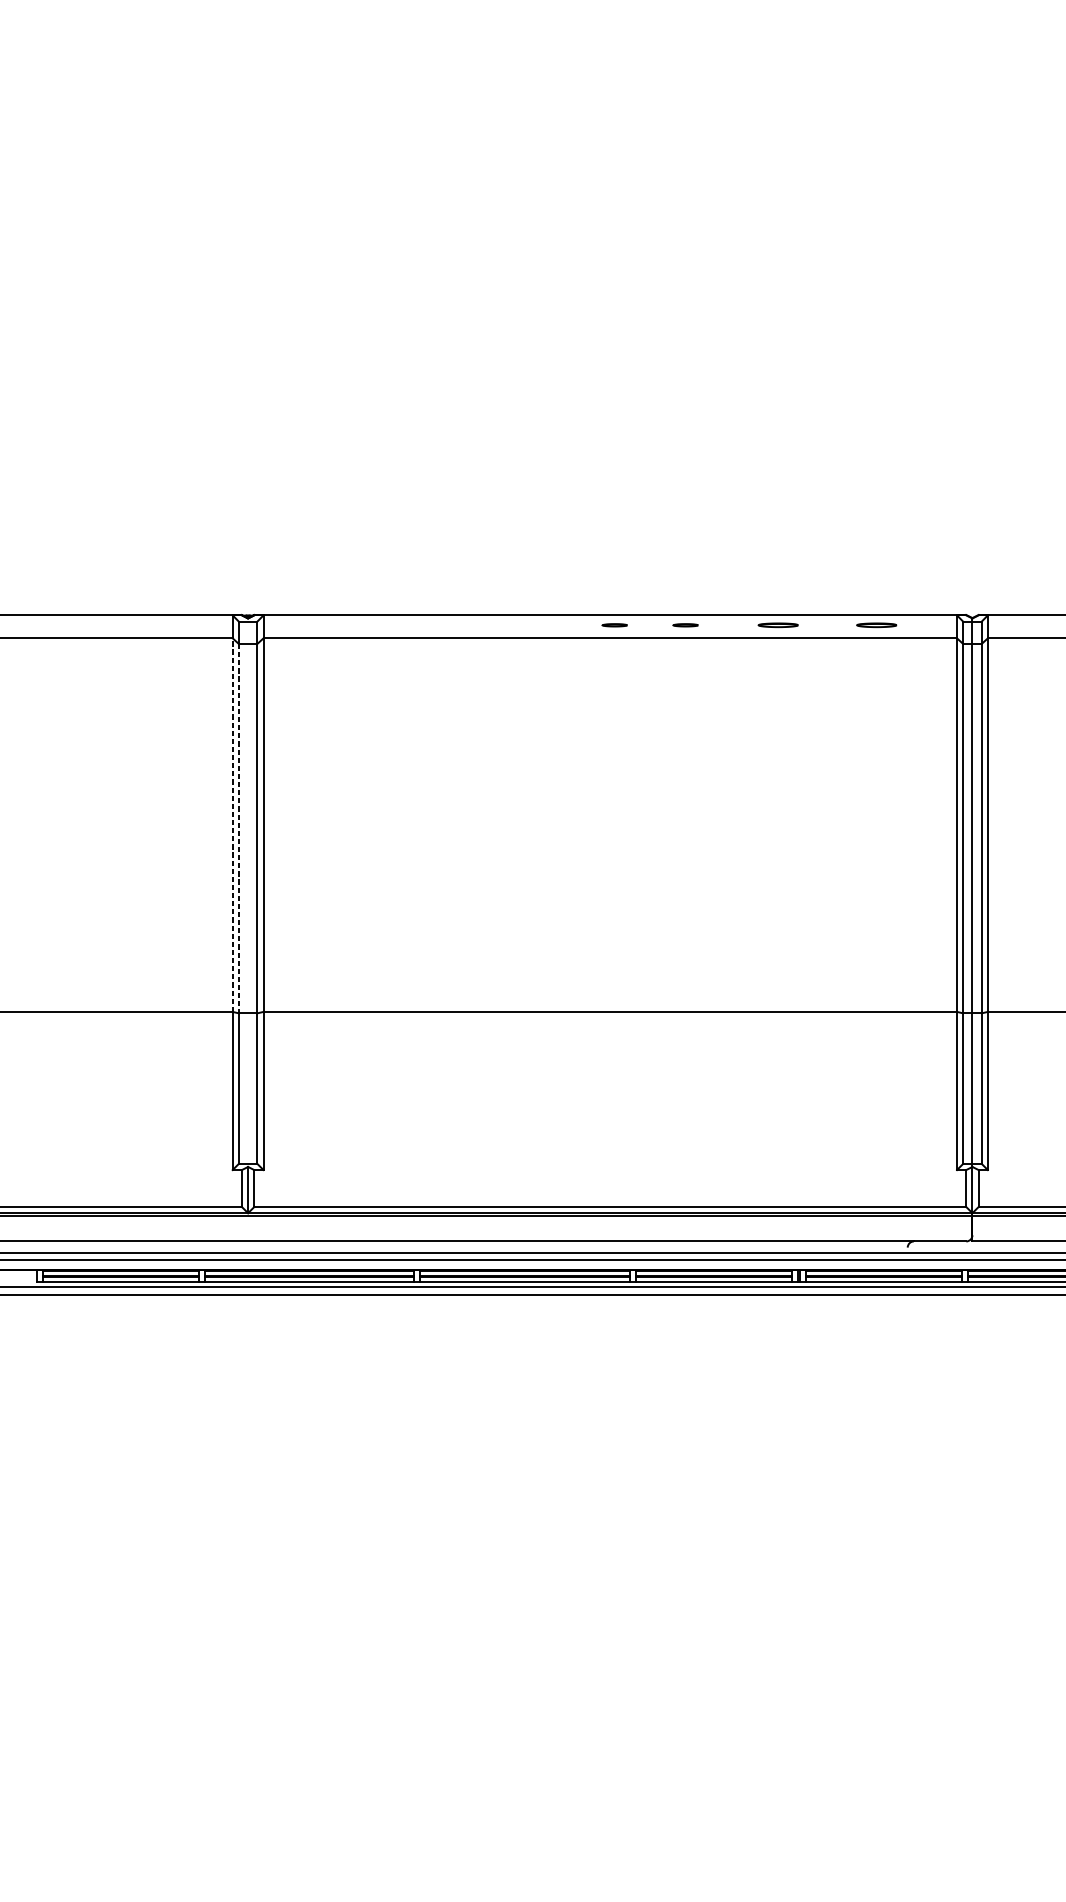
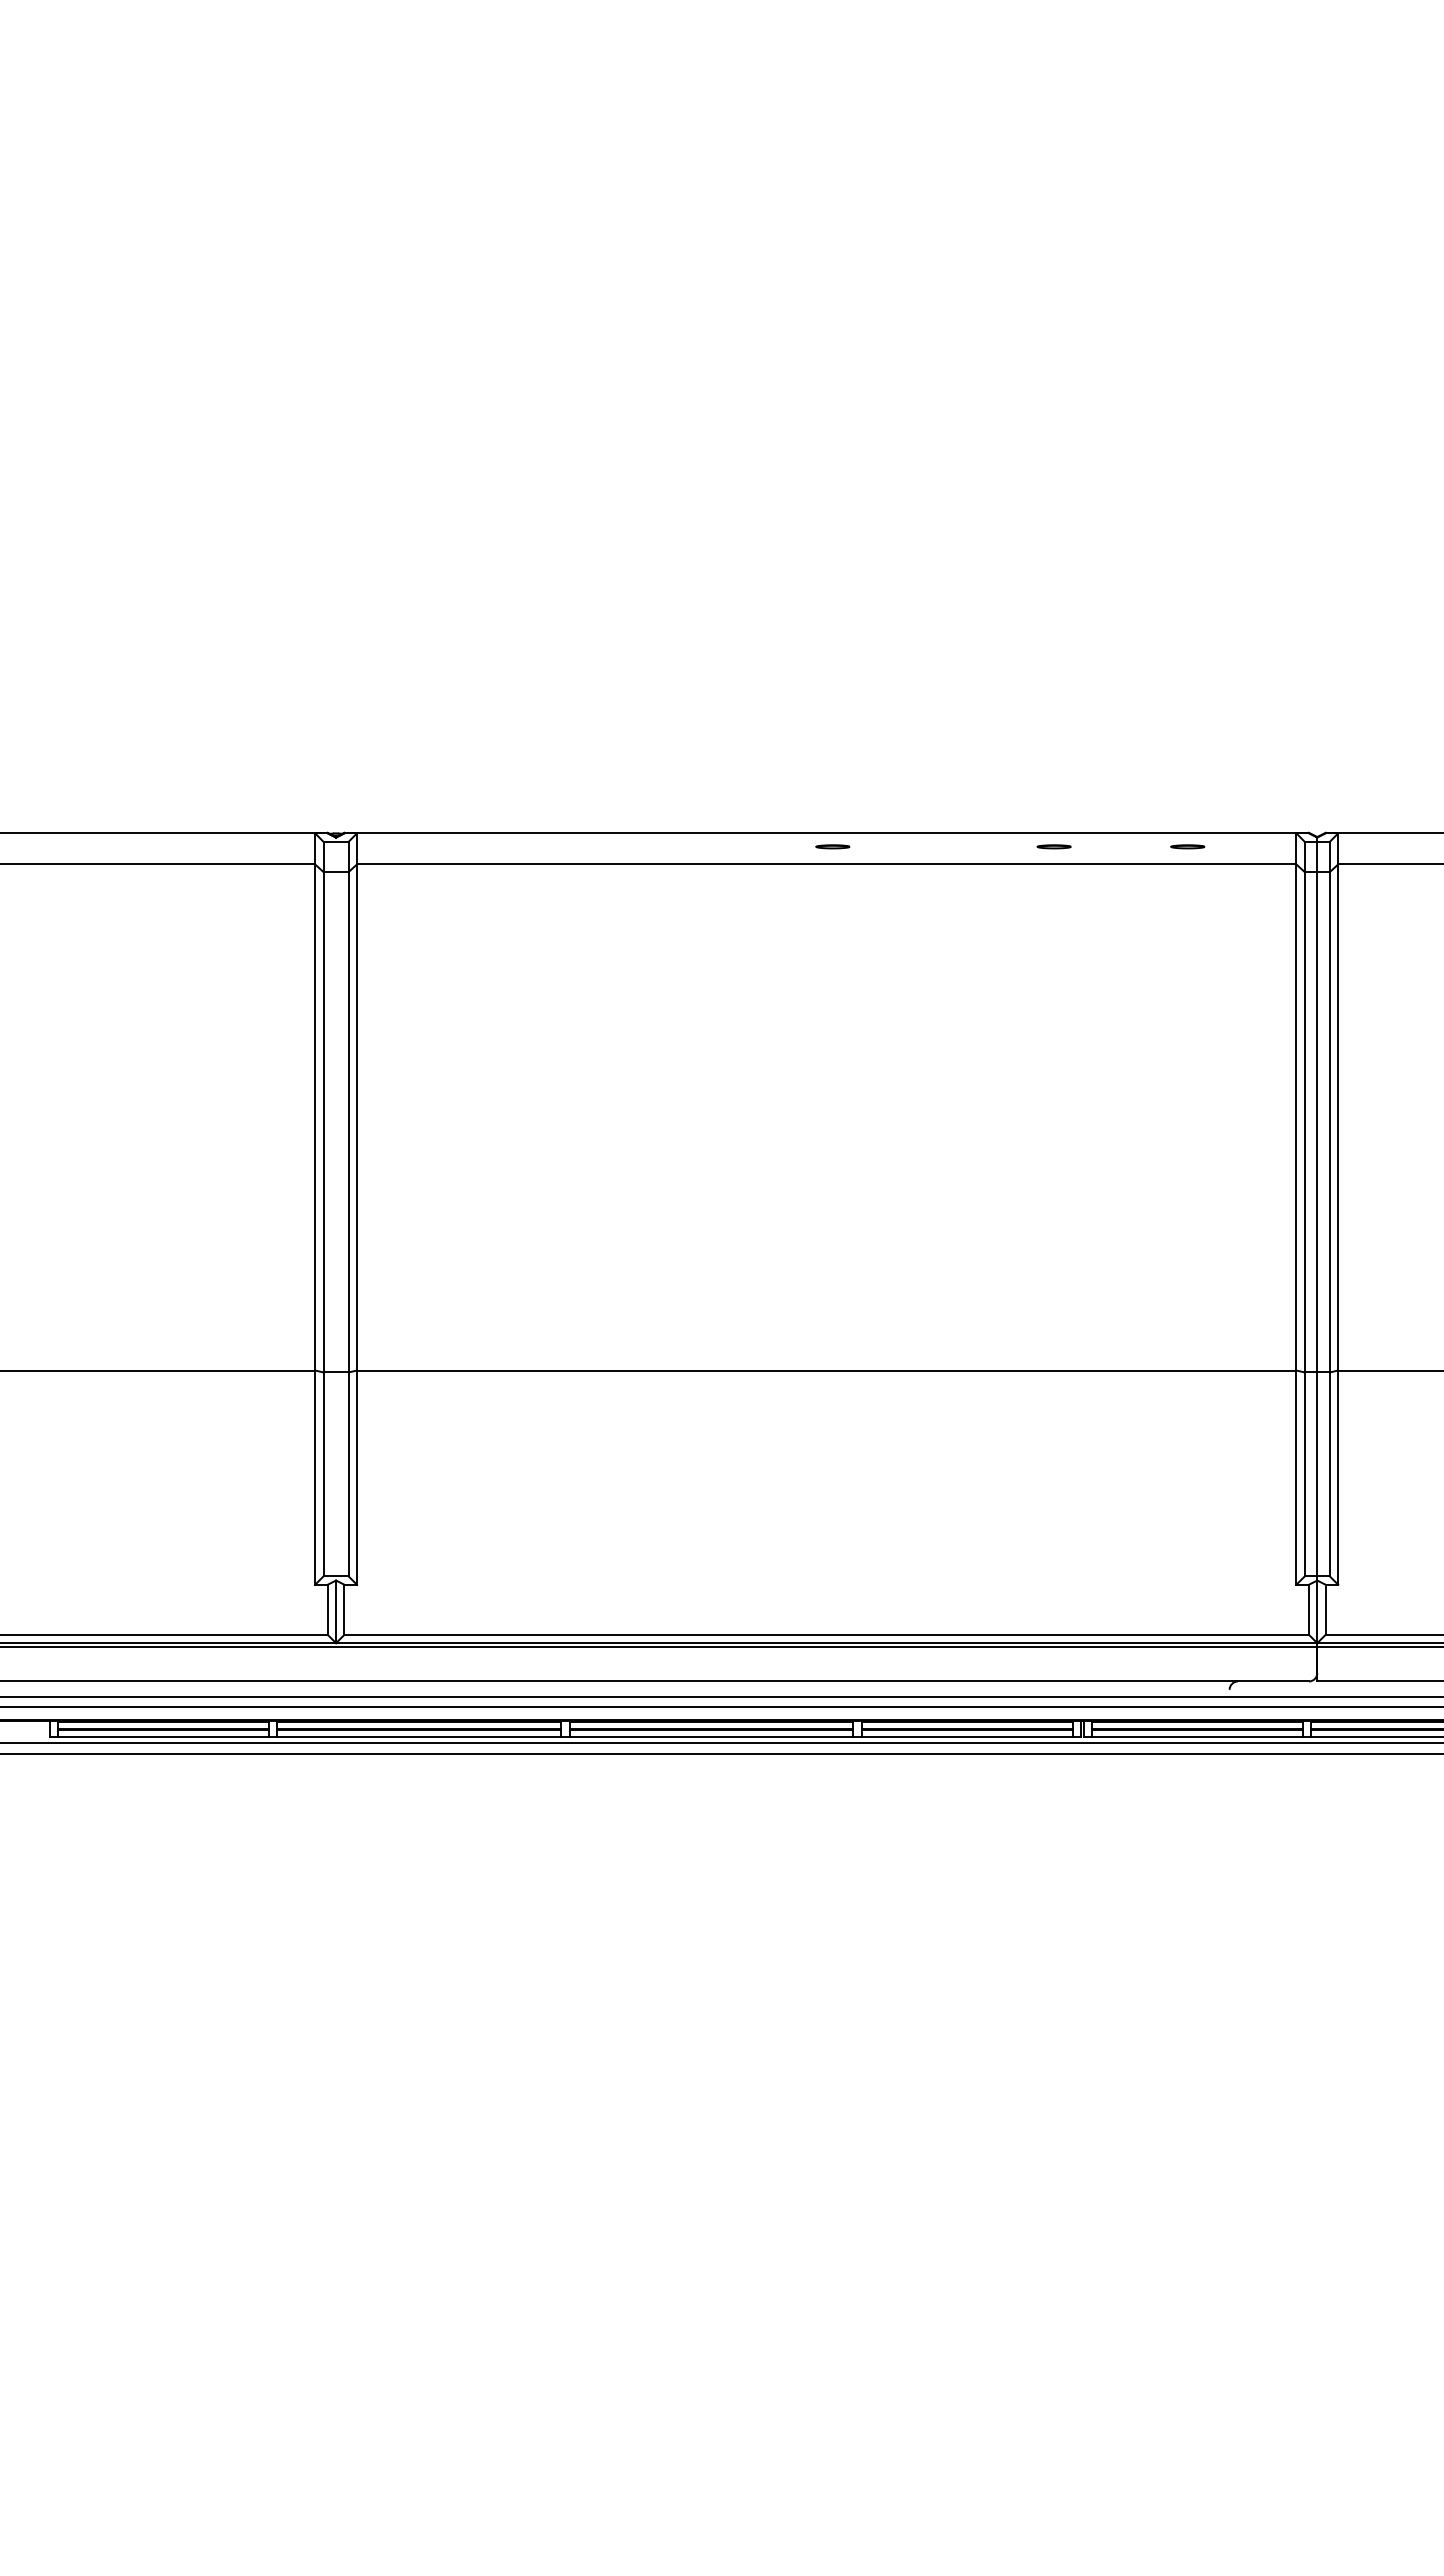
part: (685, 625) -> (928, 846), removed
part: (777, 625) -> (1053, 846), size x0.62
part: (876, 625) -> (1187, 846), size x0.62
line: (232, 825) -> (315, 1117), dashed -> solid
line: (238, 828) -> (323, 1122), dashed -> solid

